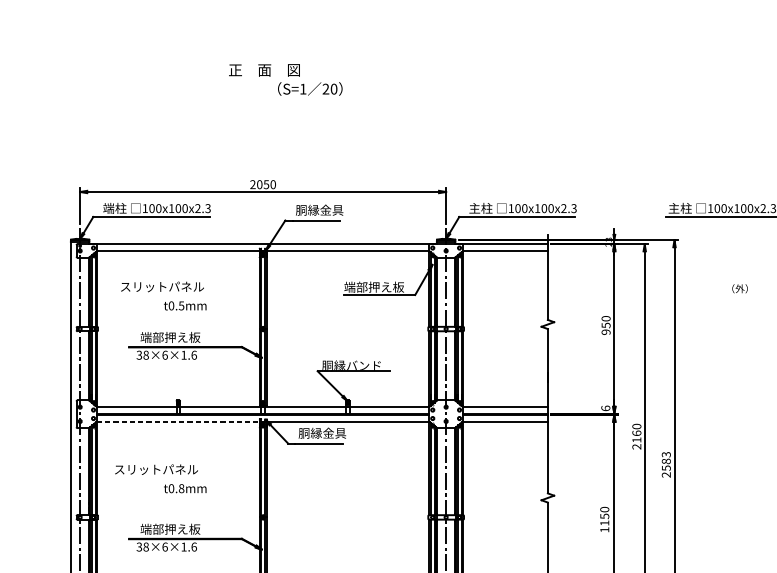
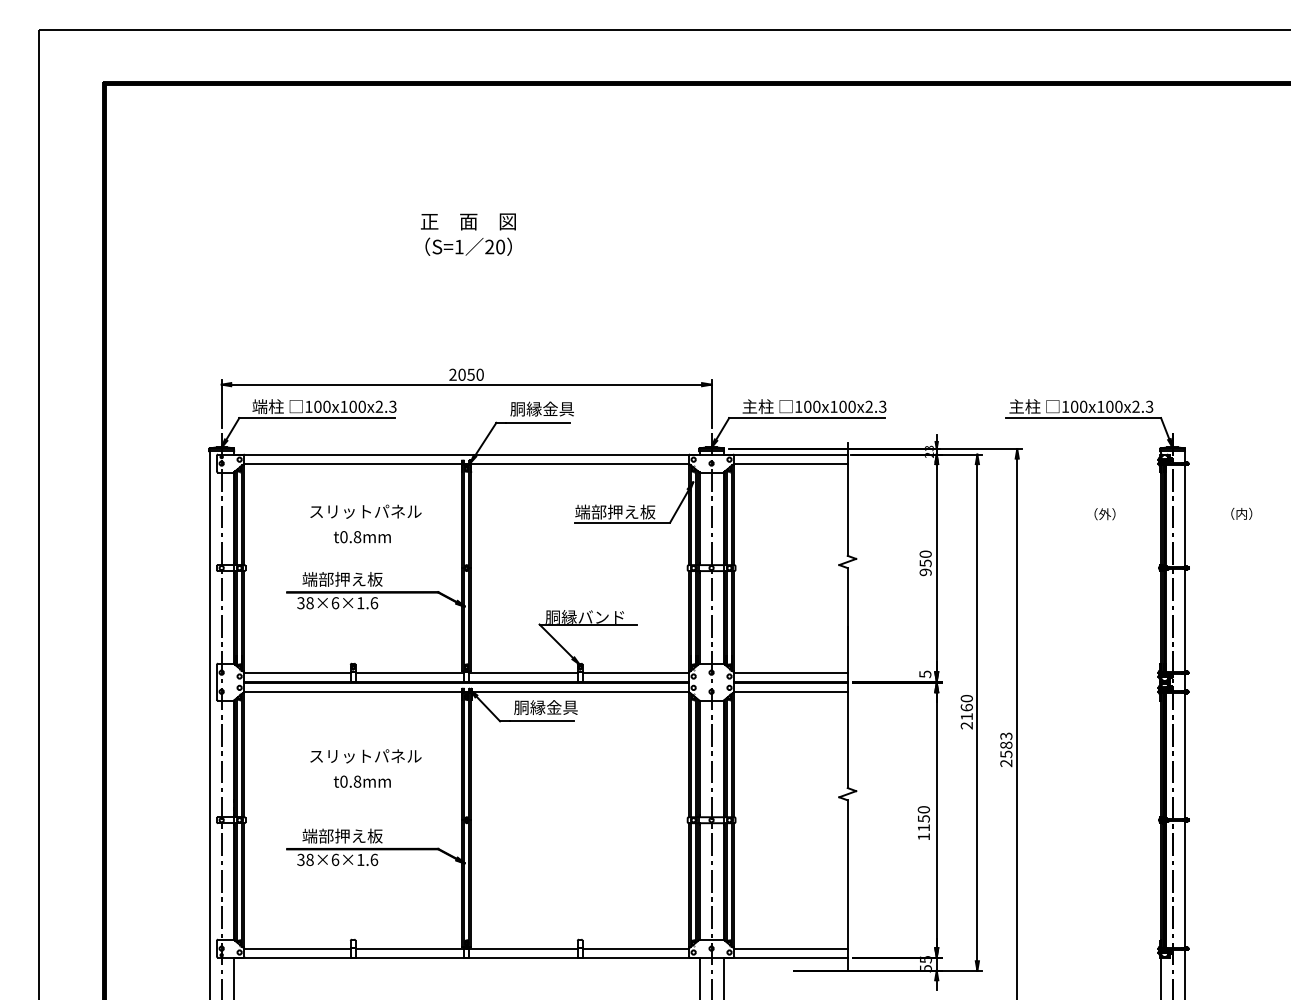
text: (310, 88) -> (468, 246), moved
text: (162, 286) -> (365, 511), moved
text: (181, 306) -> (357, 537), t0.5mm -> t0.8mm
text: (605, 408) -> (925, 674), 6 -> 5
line: (178, 421) -> (353, 691), dashed -> solid
text: (156, 469) -> (365, 756), moved

